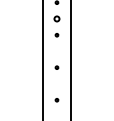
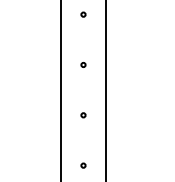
circle: (56, 18) -> (82, 39), removed

